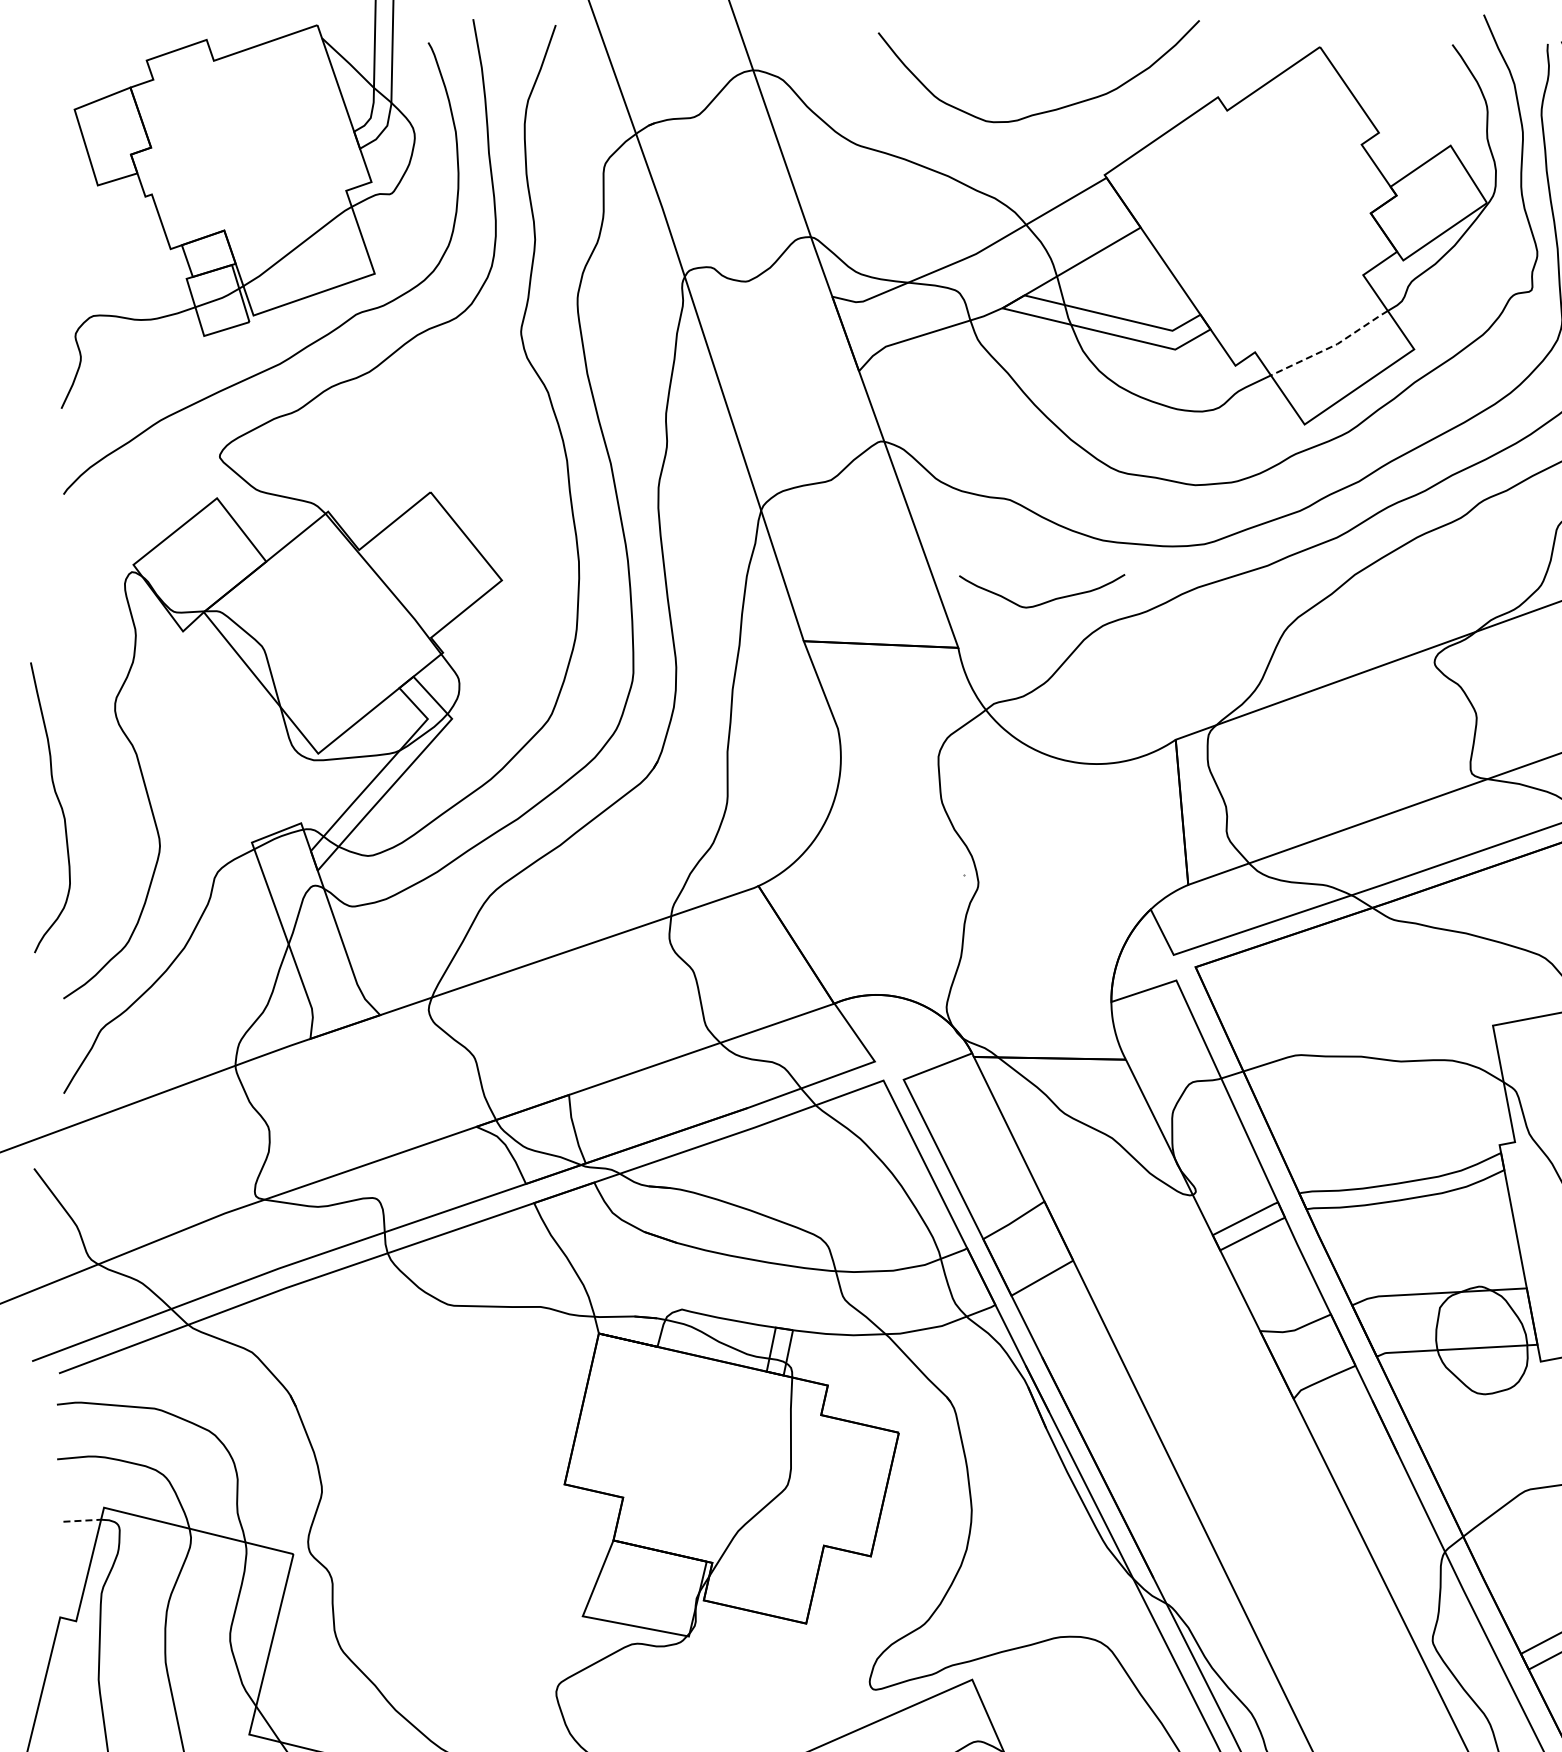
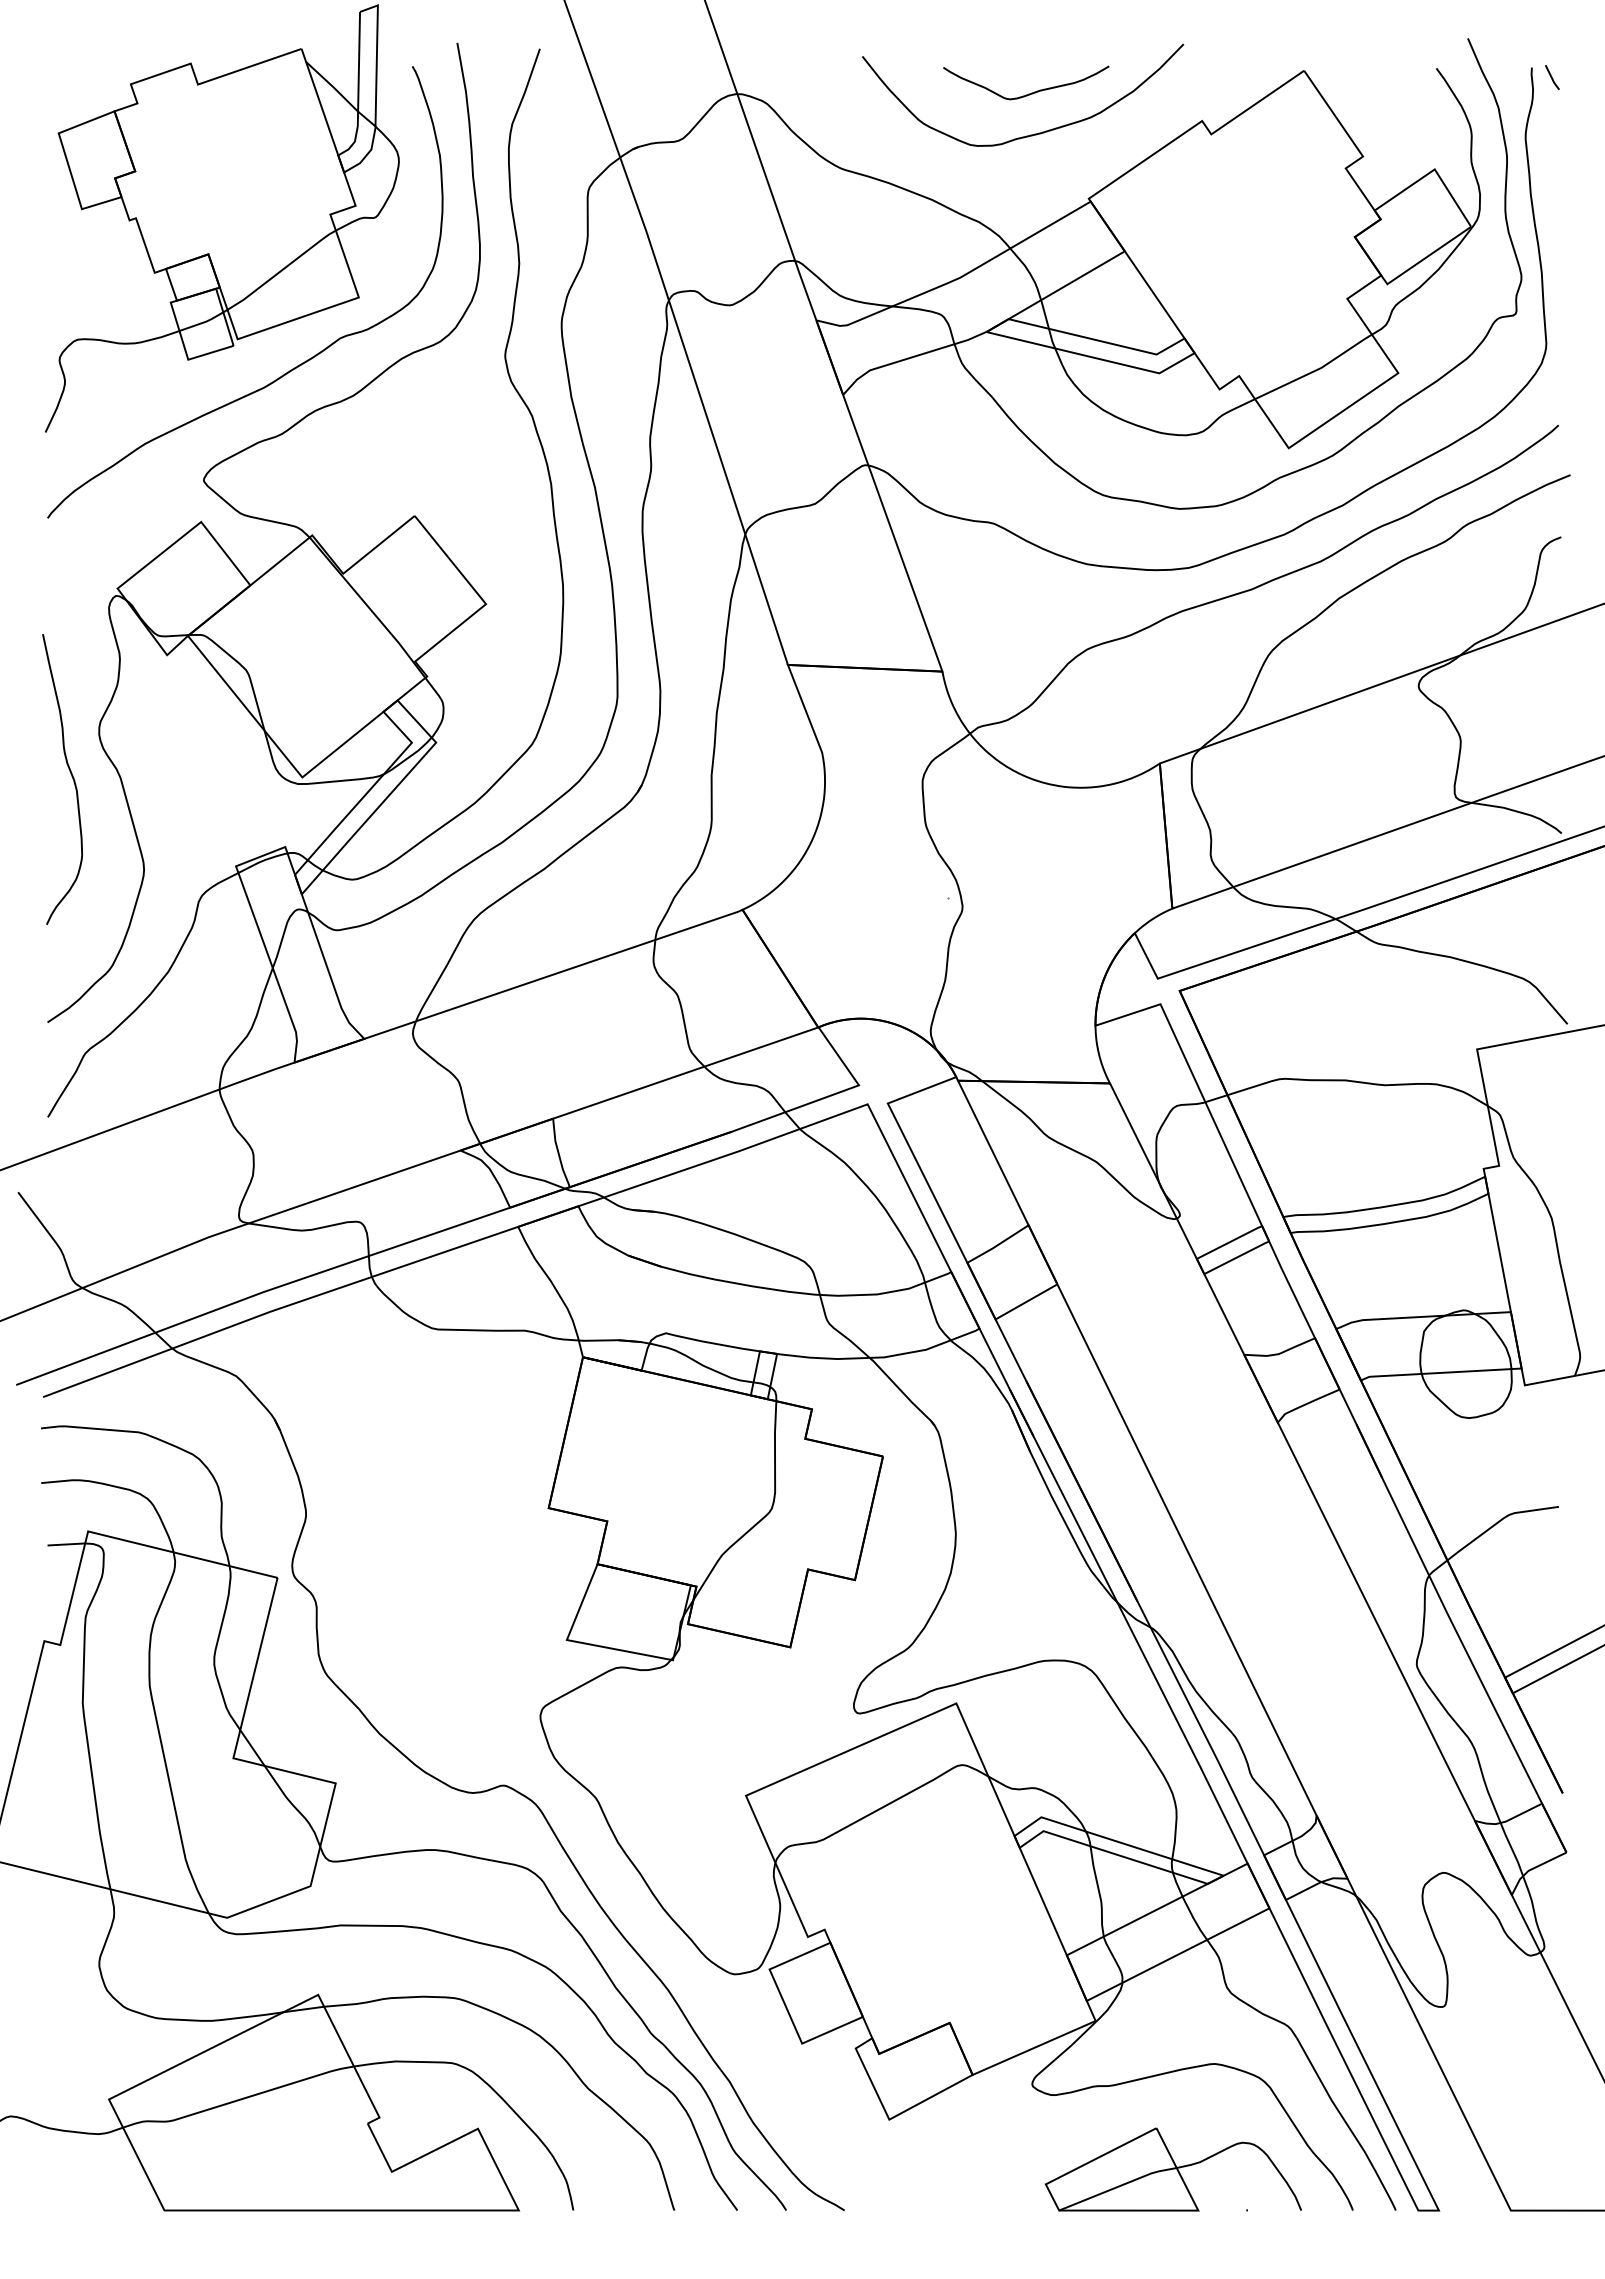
line: (1332, 346) -> (1316, 370), dashed -> solid
curve: (1047, 600) -> (1031, 92), moved
curve: (58, 802) -> (70, 774), moved
line: (82, 1520) -> (66, 1544), dashed -> solid

